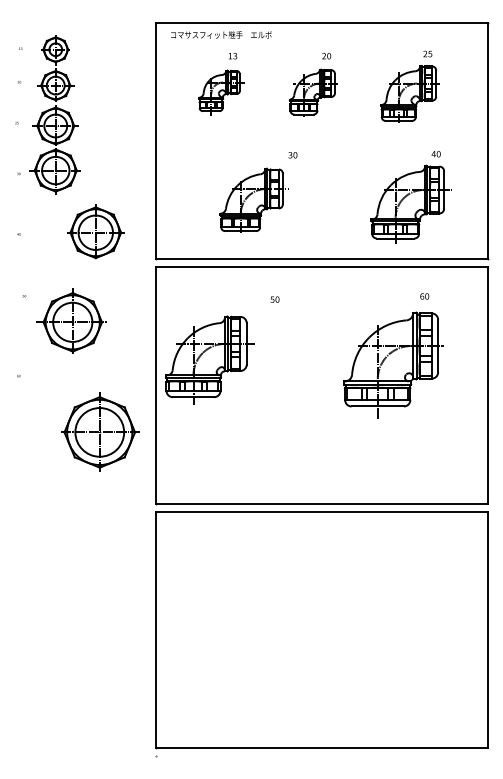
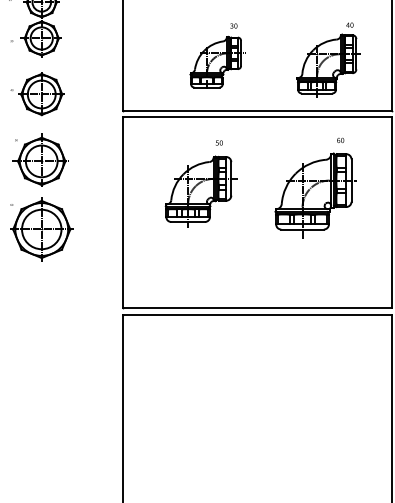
part: (253, 199) -> (217, 61), moved
part: (95, 231) -> (41, 93), moved
part: (71, 320) -> (40, 159), moved
part: (209, 359) -> (201, 191), moved
part: (100, 431) -> (42, 228), moved

